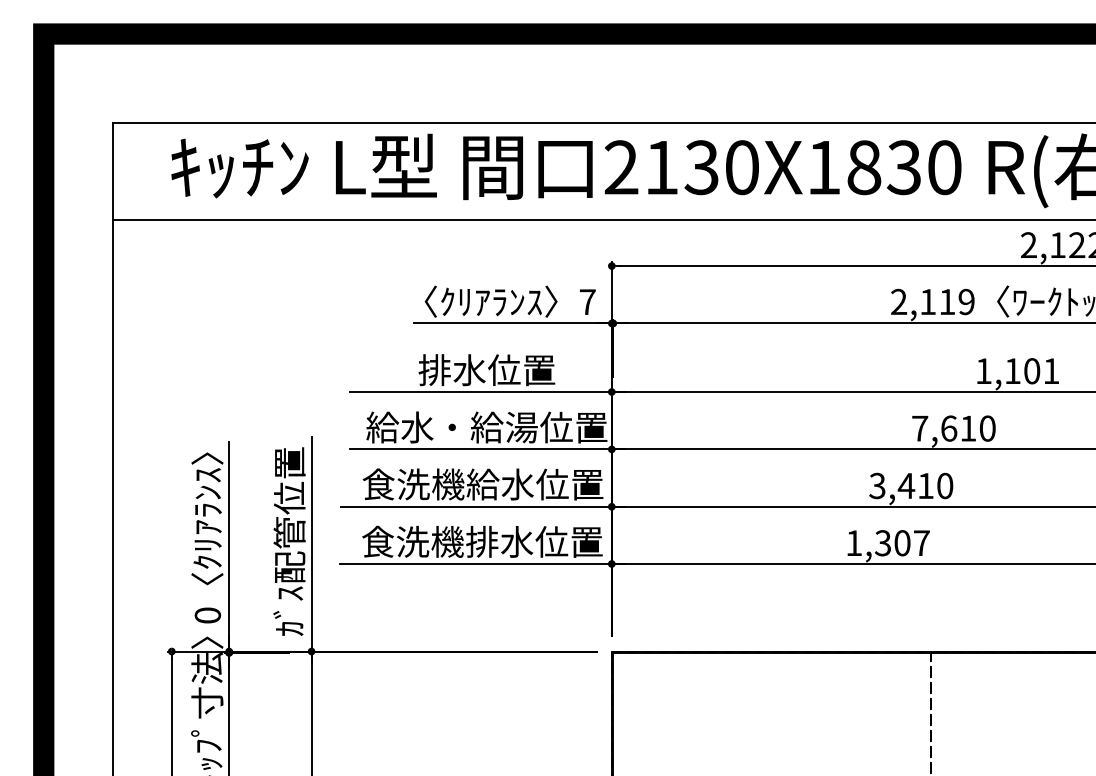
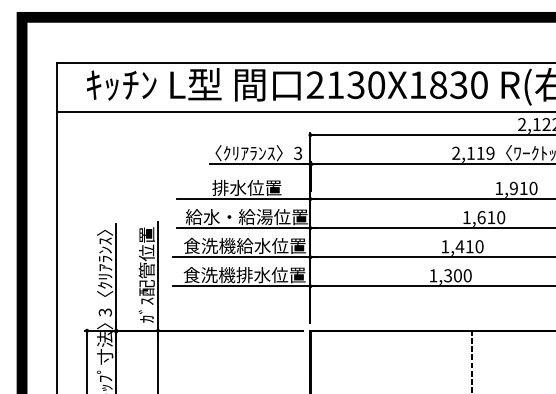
text: (588, 302) -> (298, 153), 7 -> 3
text: (1031, 371) -> (523, 188), 1,101 -> 1,910
text: (919, 428) -> (466, 217), 7,610 -> 1,610
text: (878, 485) -> (445, 246), 3,410 -> 1,410
text: (921, 542) -> (467, 275), 1,307 -> 1,300
text: (206, 615) -> (104, 312), 0 -> 3

